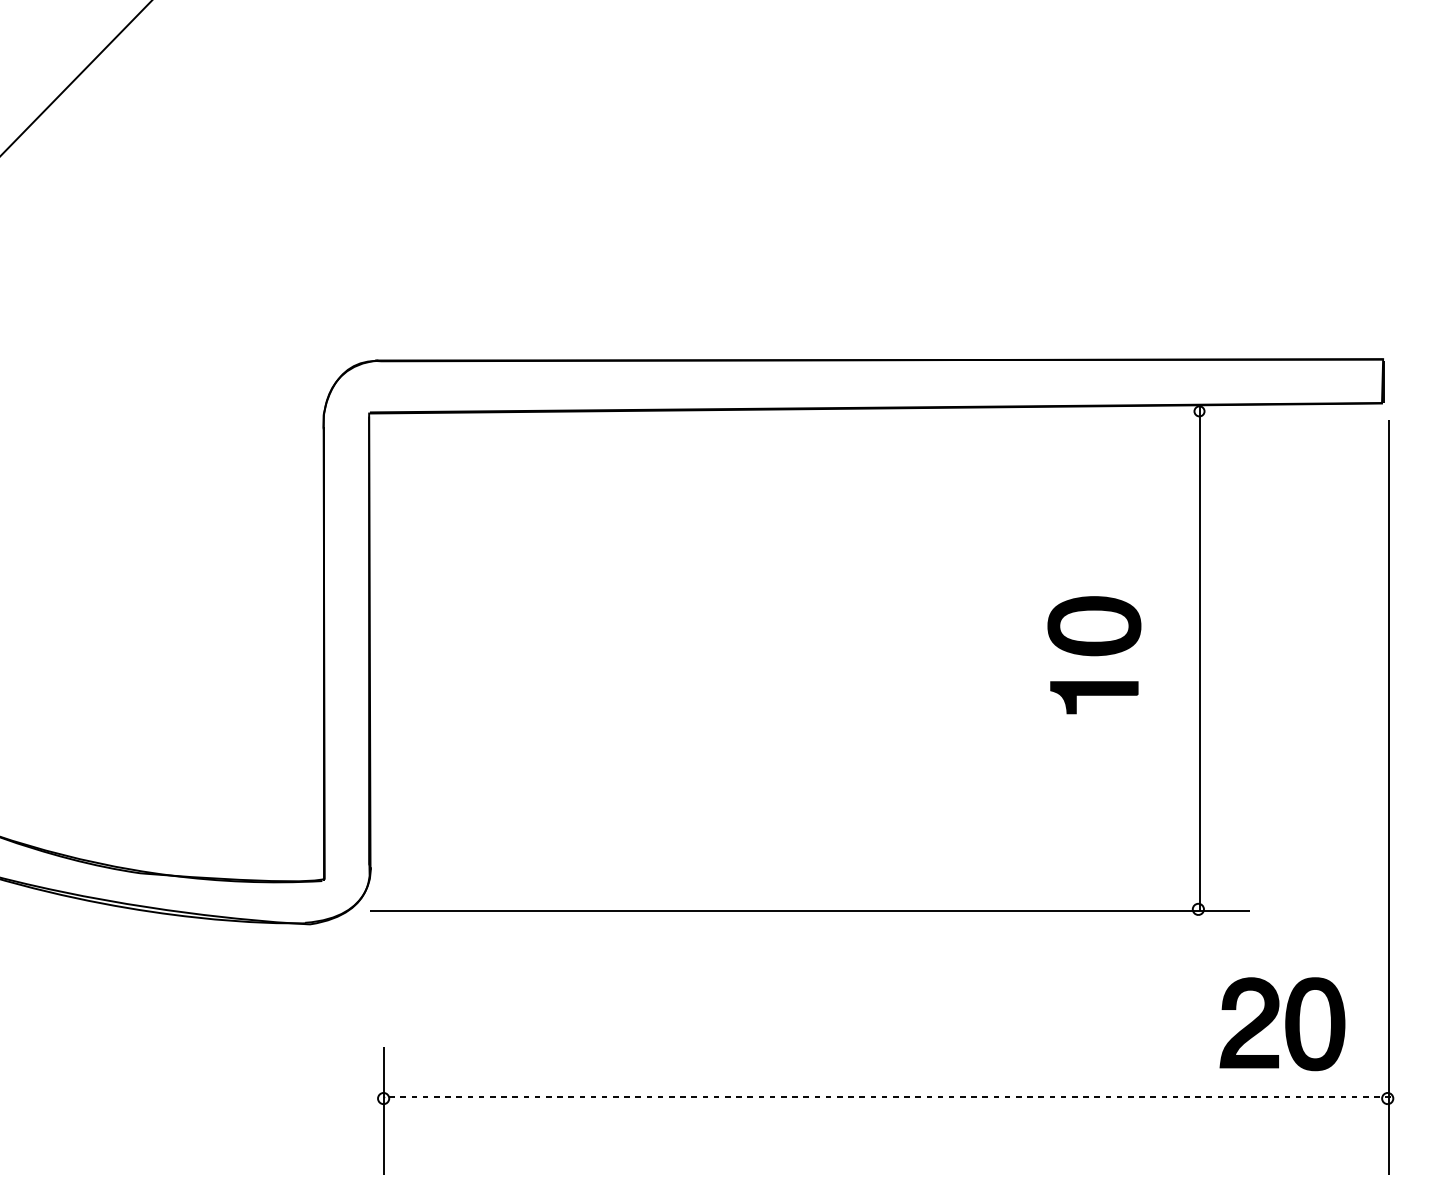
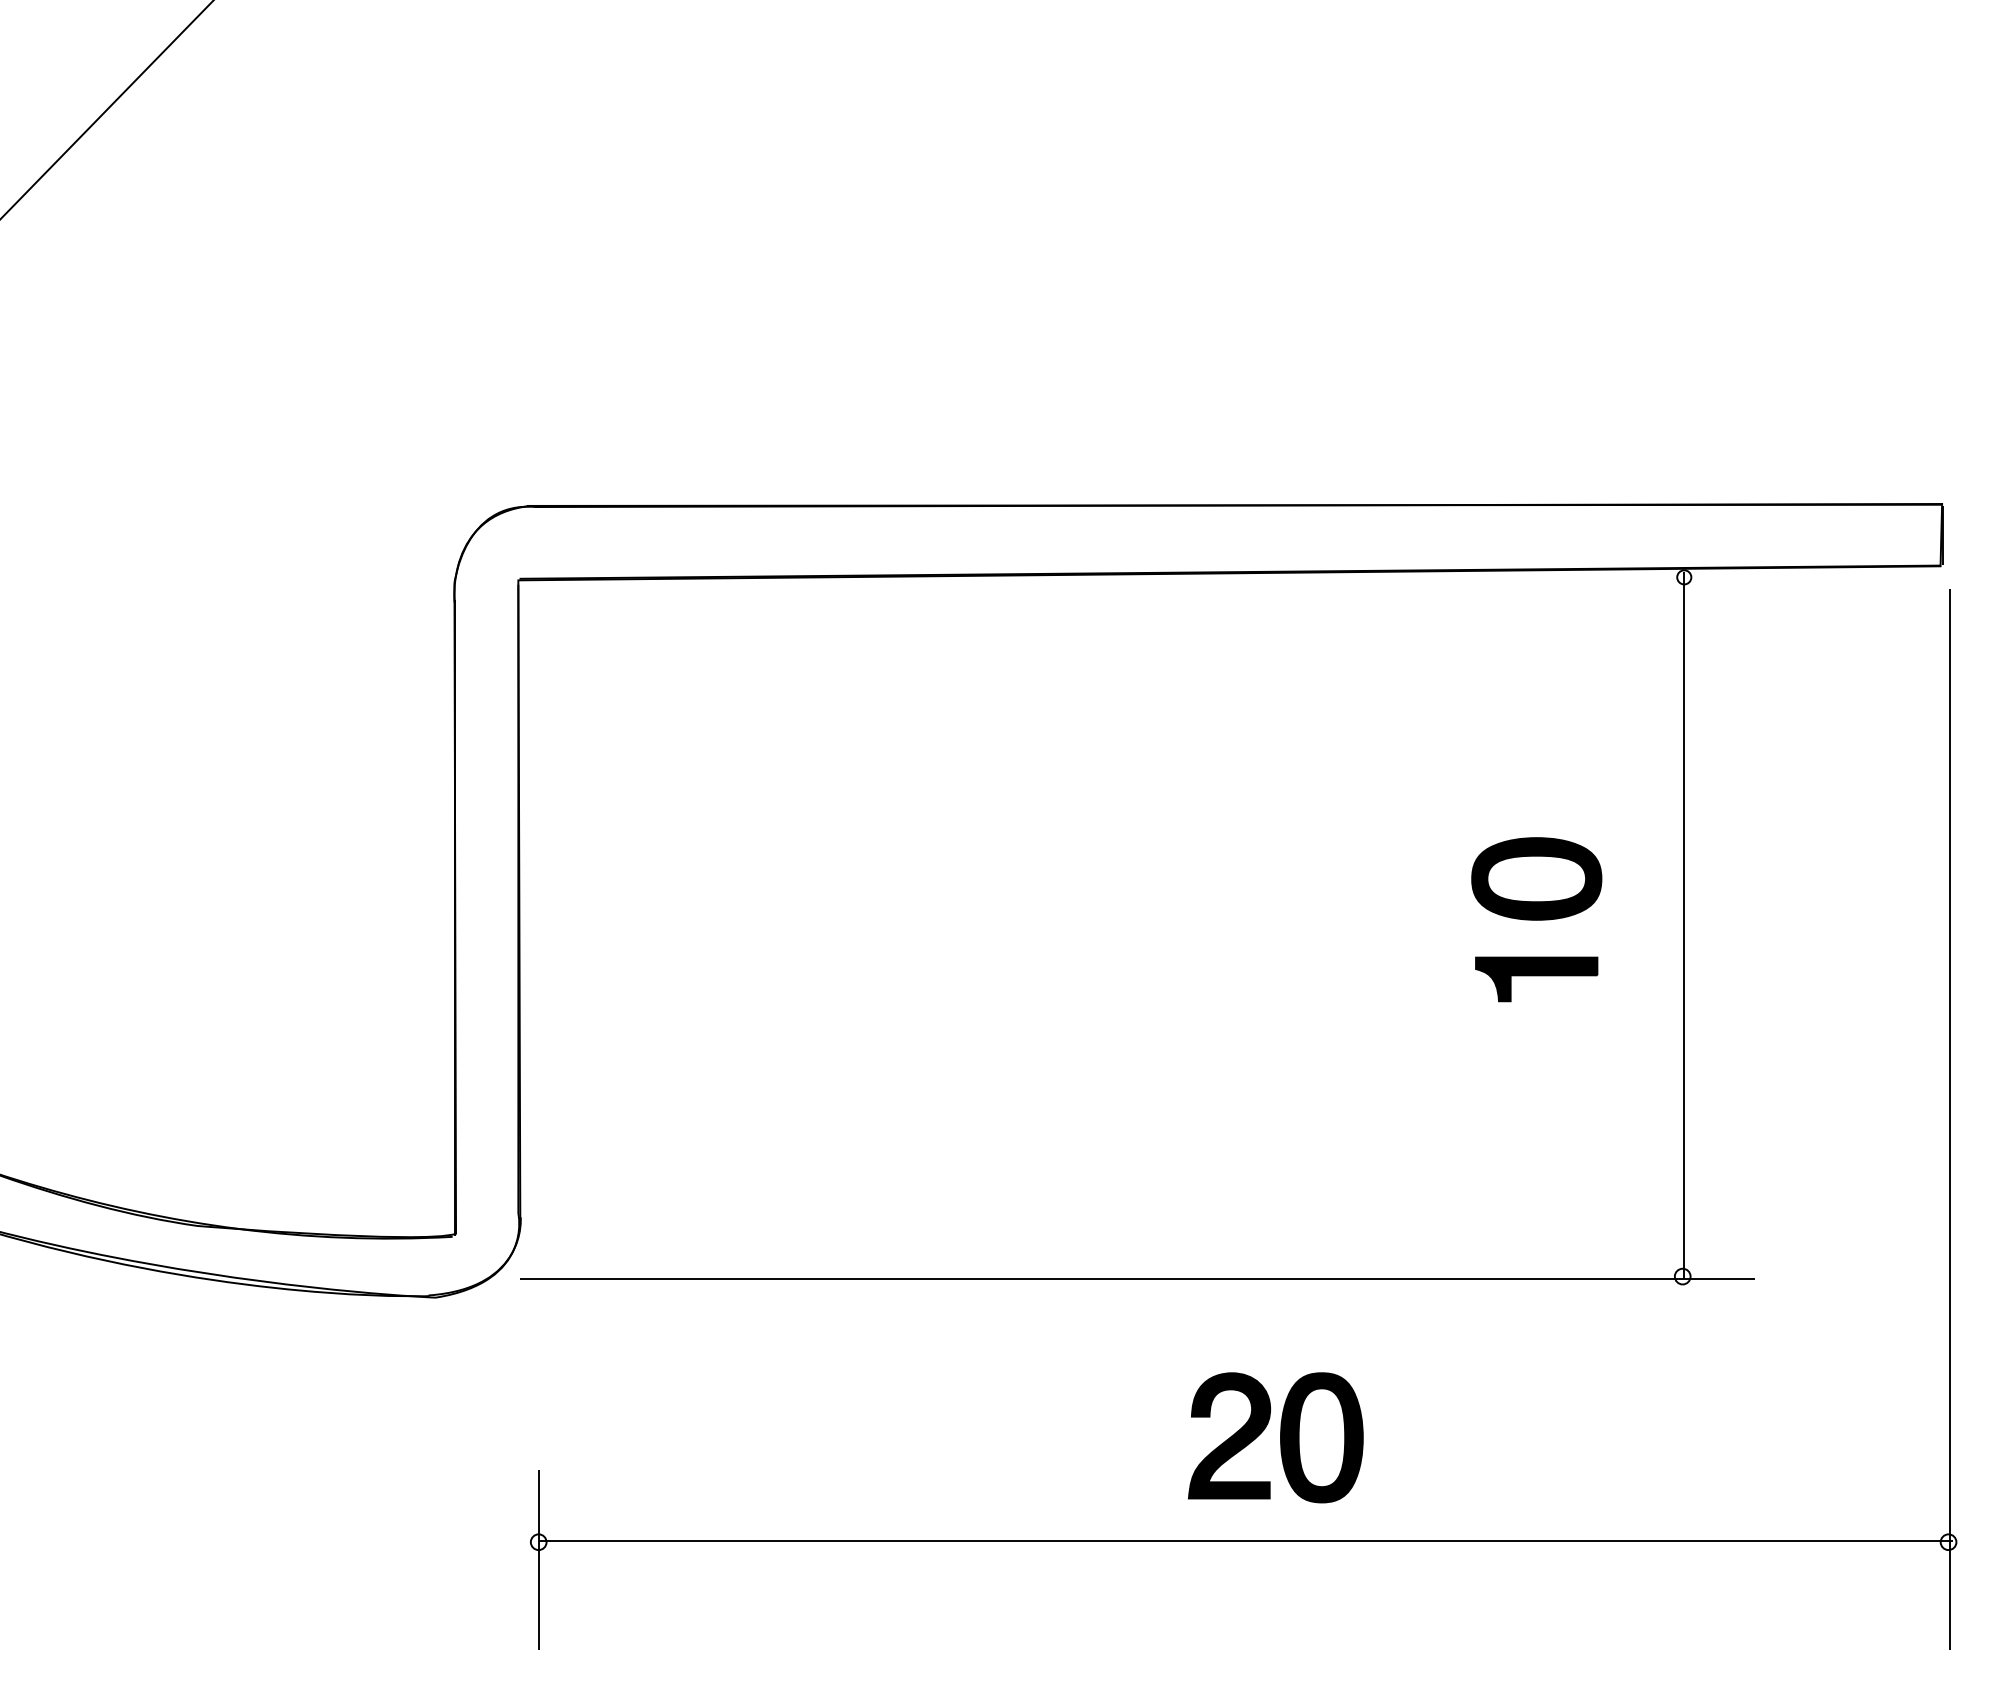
part: (1282, 1023) -> (1275, 1437), moved
line: (887, 1097) -> (1245, 1540), dashed -> solid

